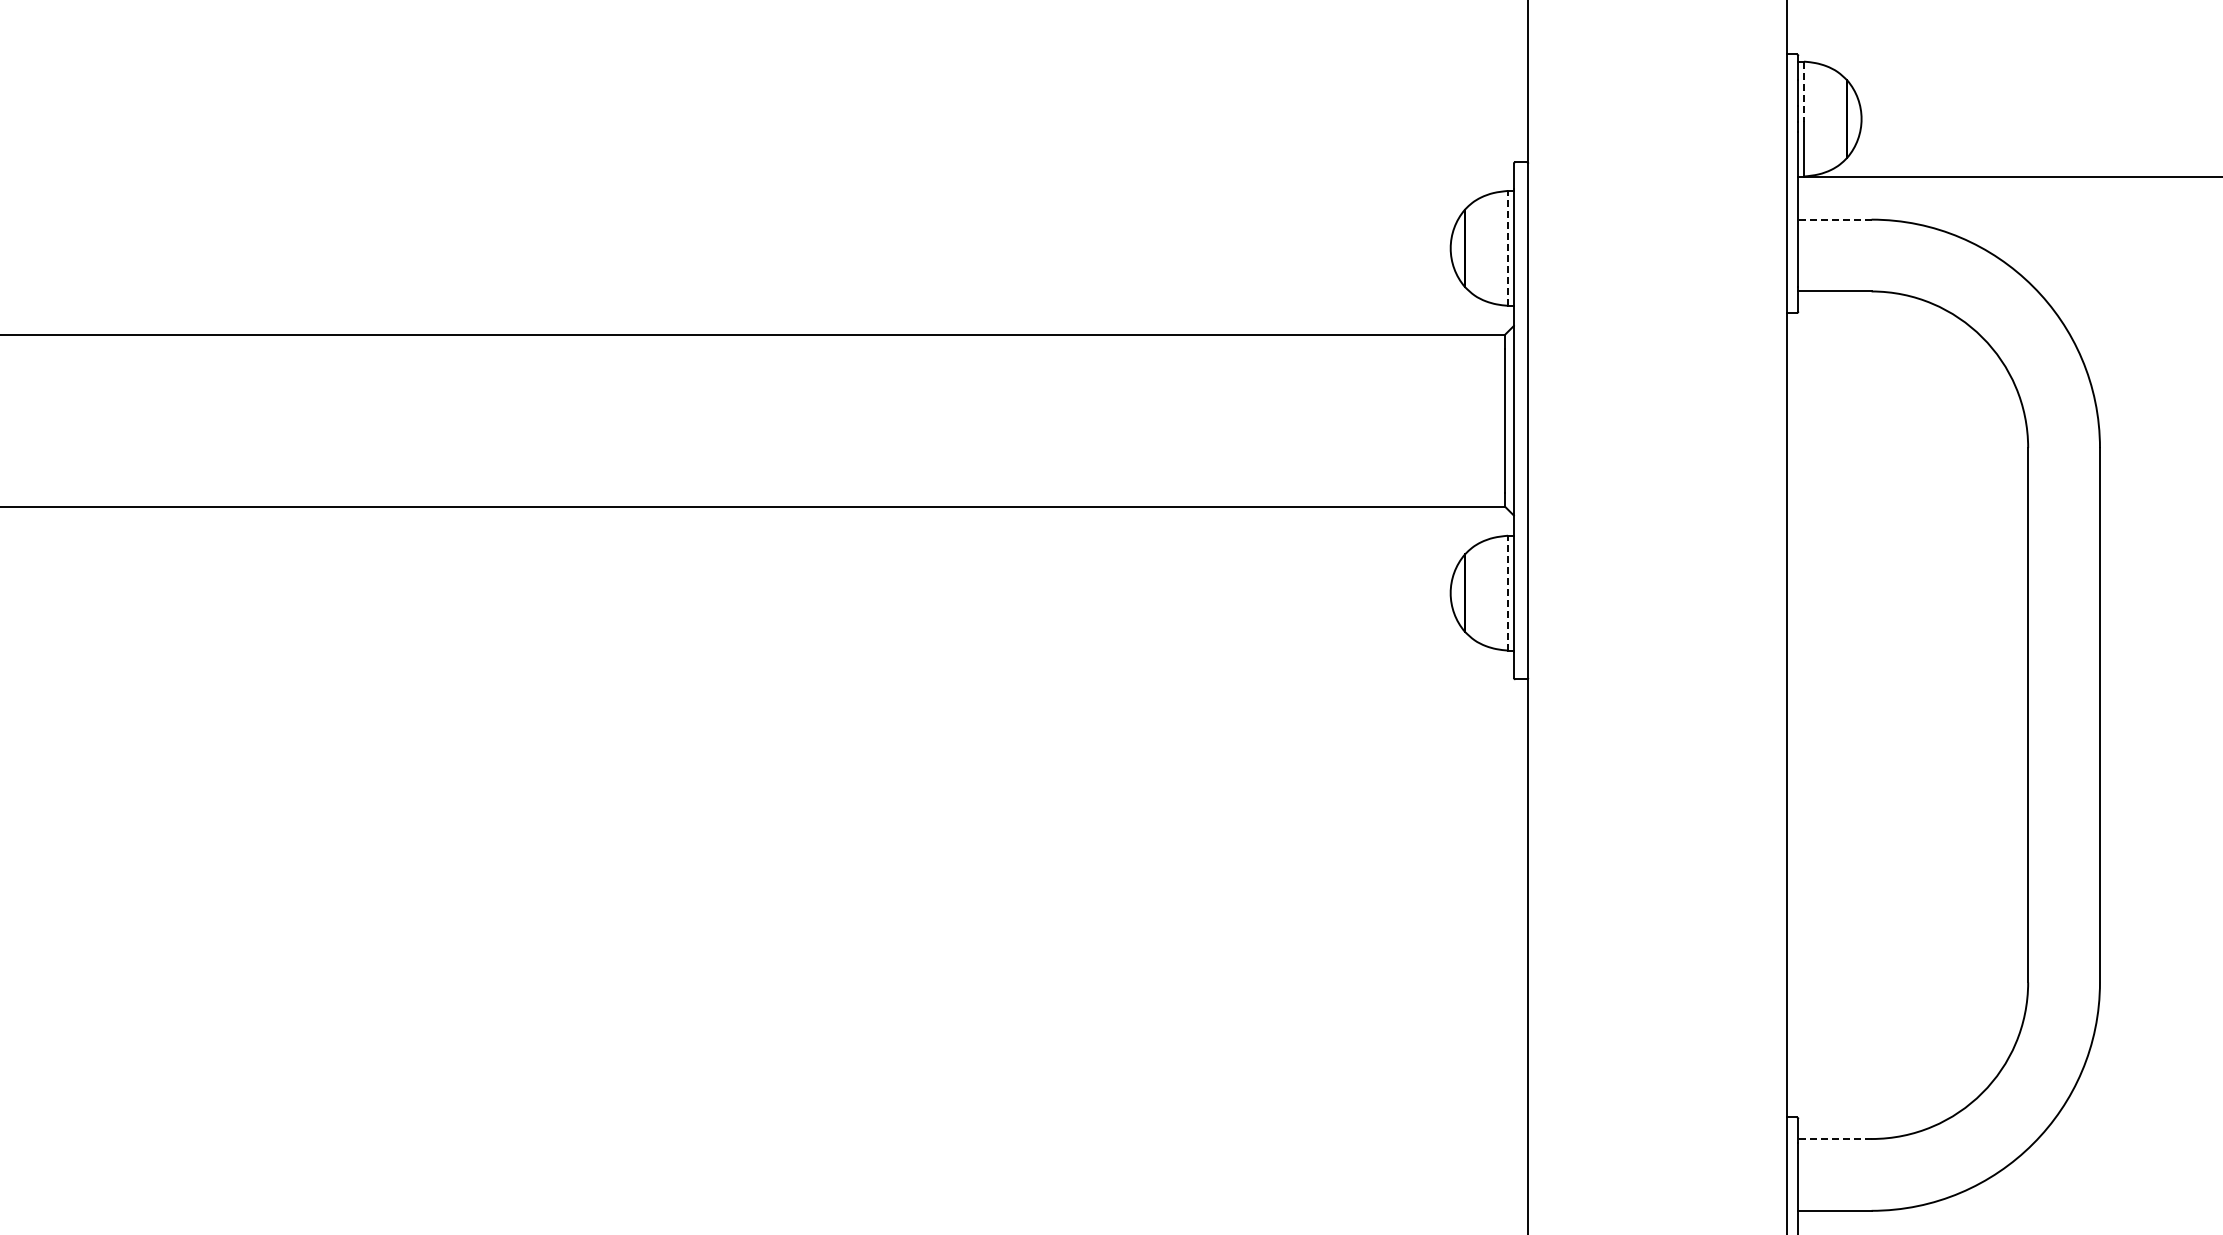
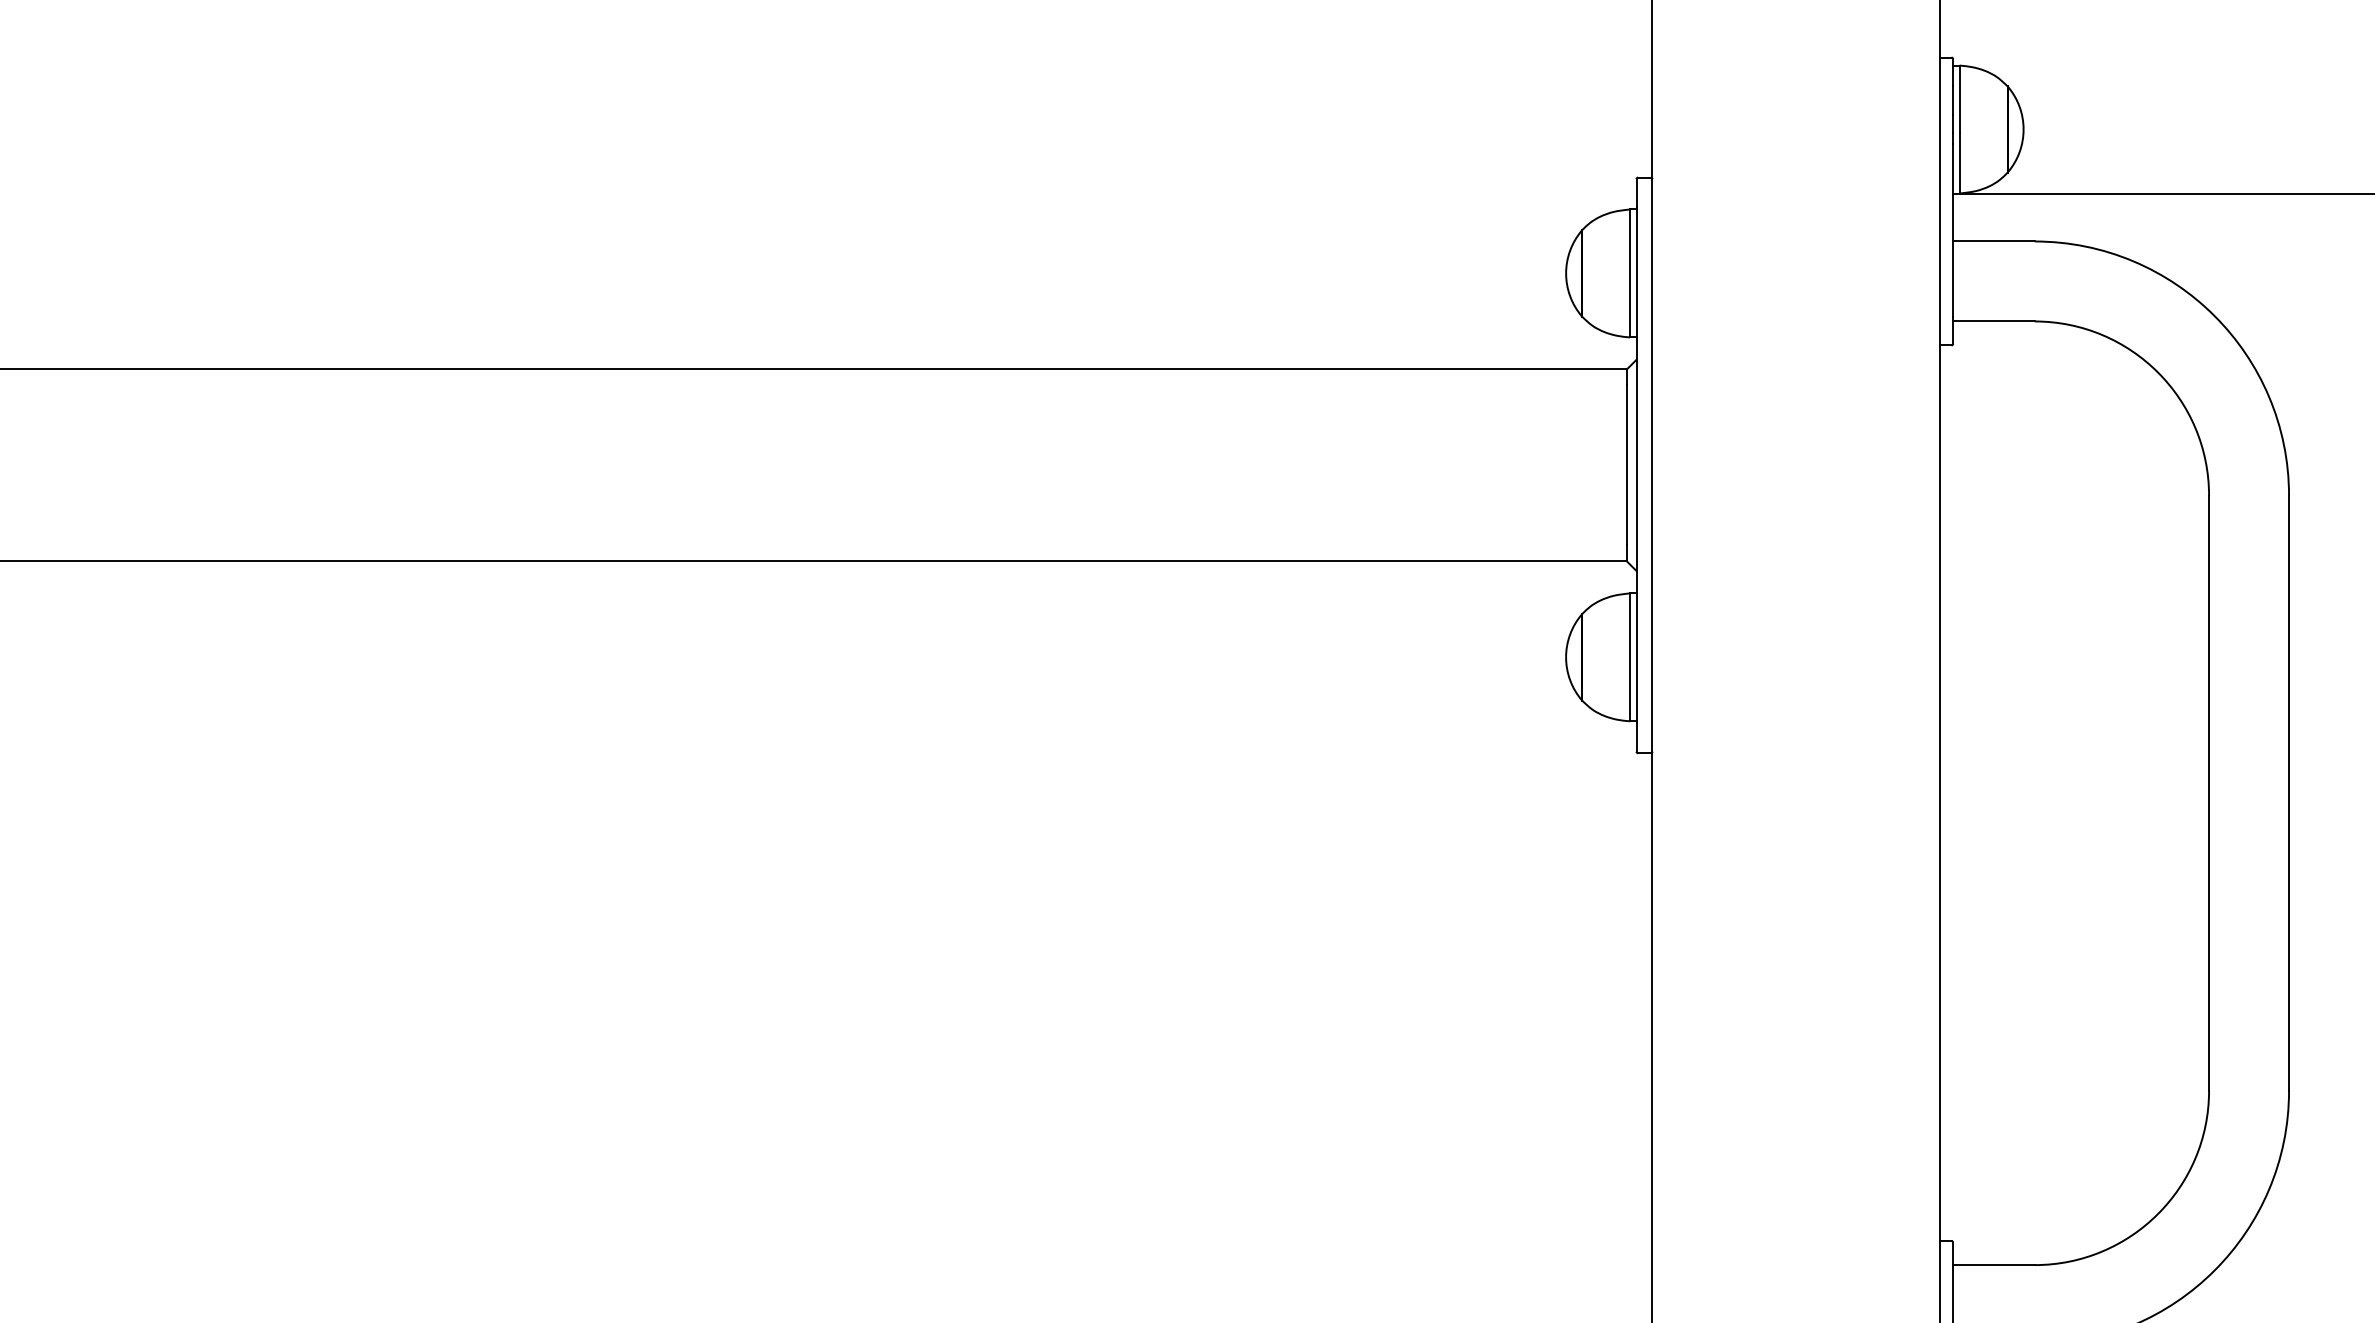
line: (1804, 92) -> (1960, 99), dashed -> solid
line: (1834, 219) -> (1993, 241), dashed -> solid
line: (1508, 247) -> (1630, 272), dashed -> solid
line: (1508, 592) -> (1630, 656), dashed -> solid
line: (1834, 1139) -> (1993, 1265), dashed -> solid

